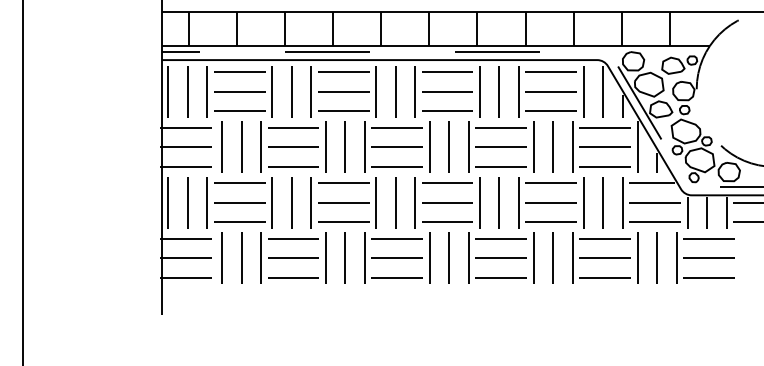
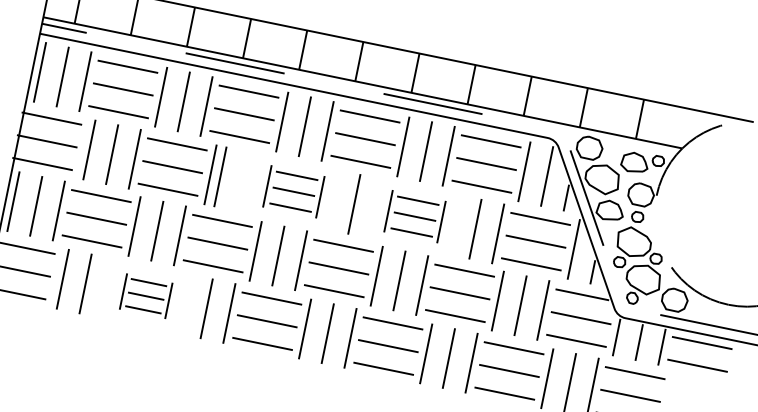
line: (344, 146) -> (219, 175), moved
part: (397, 146) -> (294, 190), size x0.7
part: (501, 146) -> (415, 215), size x0.7
part: (293, 257) -> (146, 295), size x0.6

